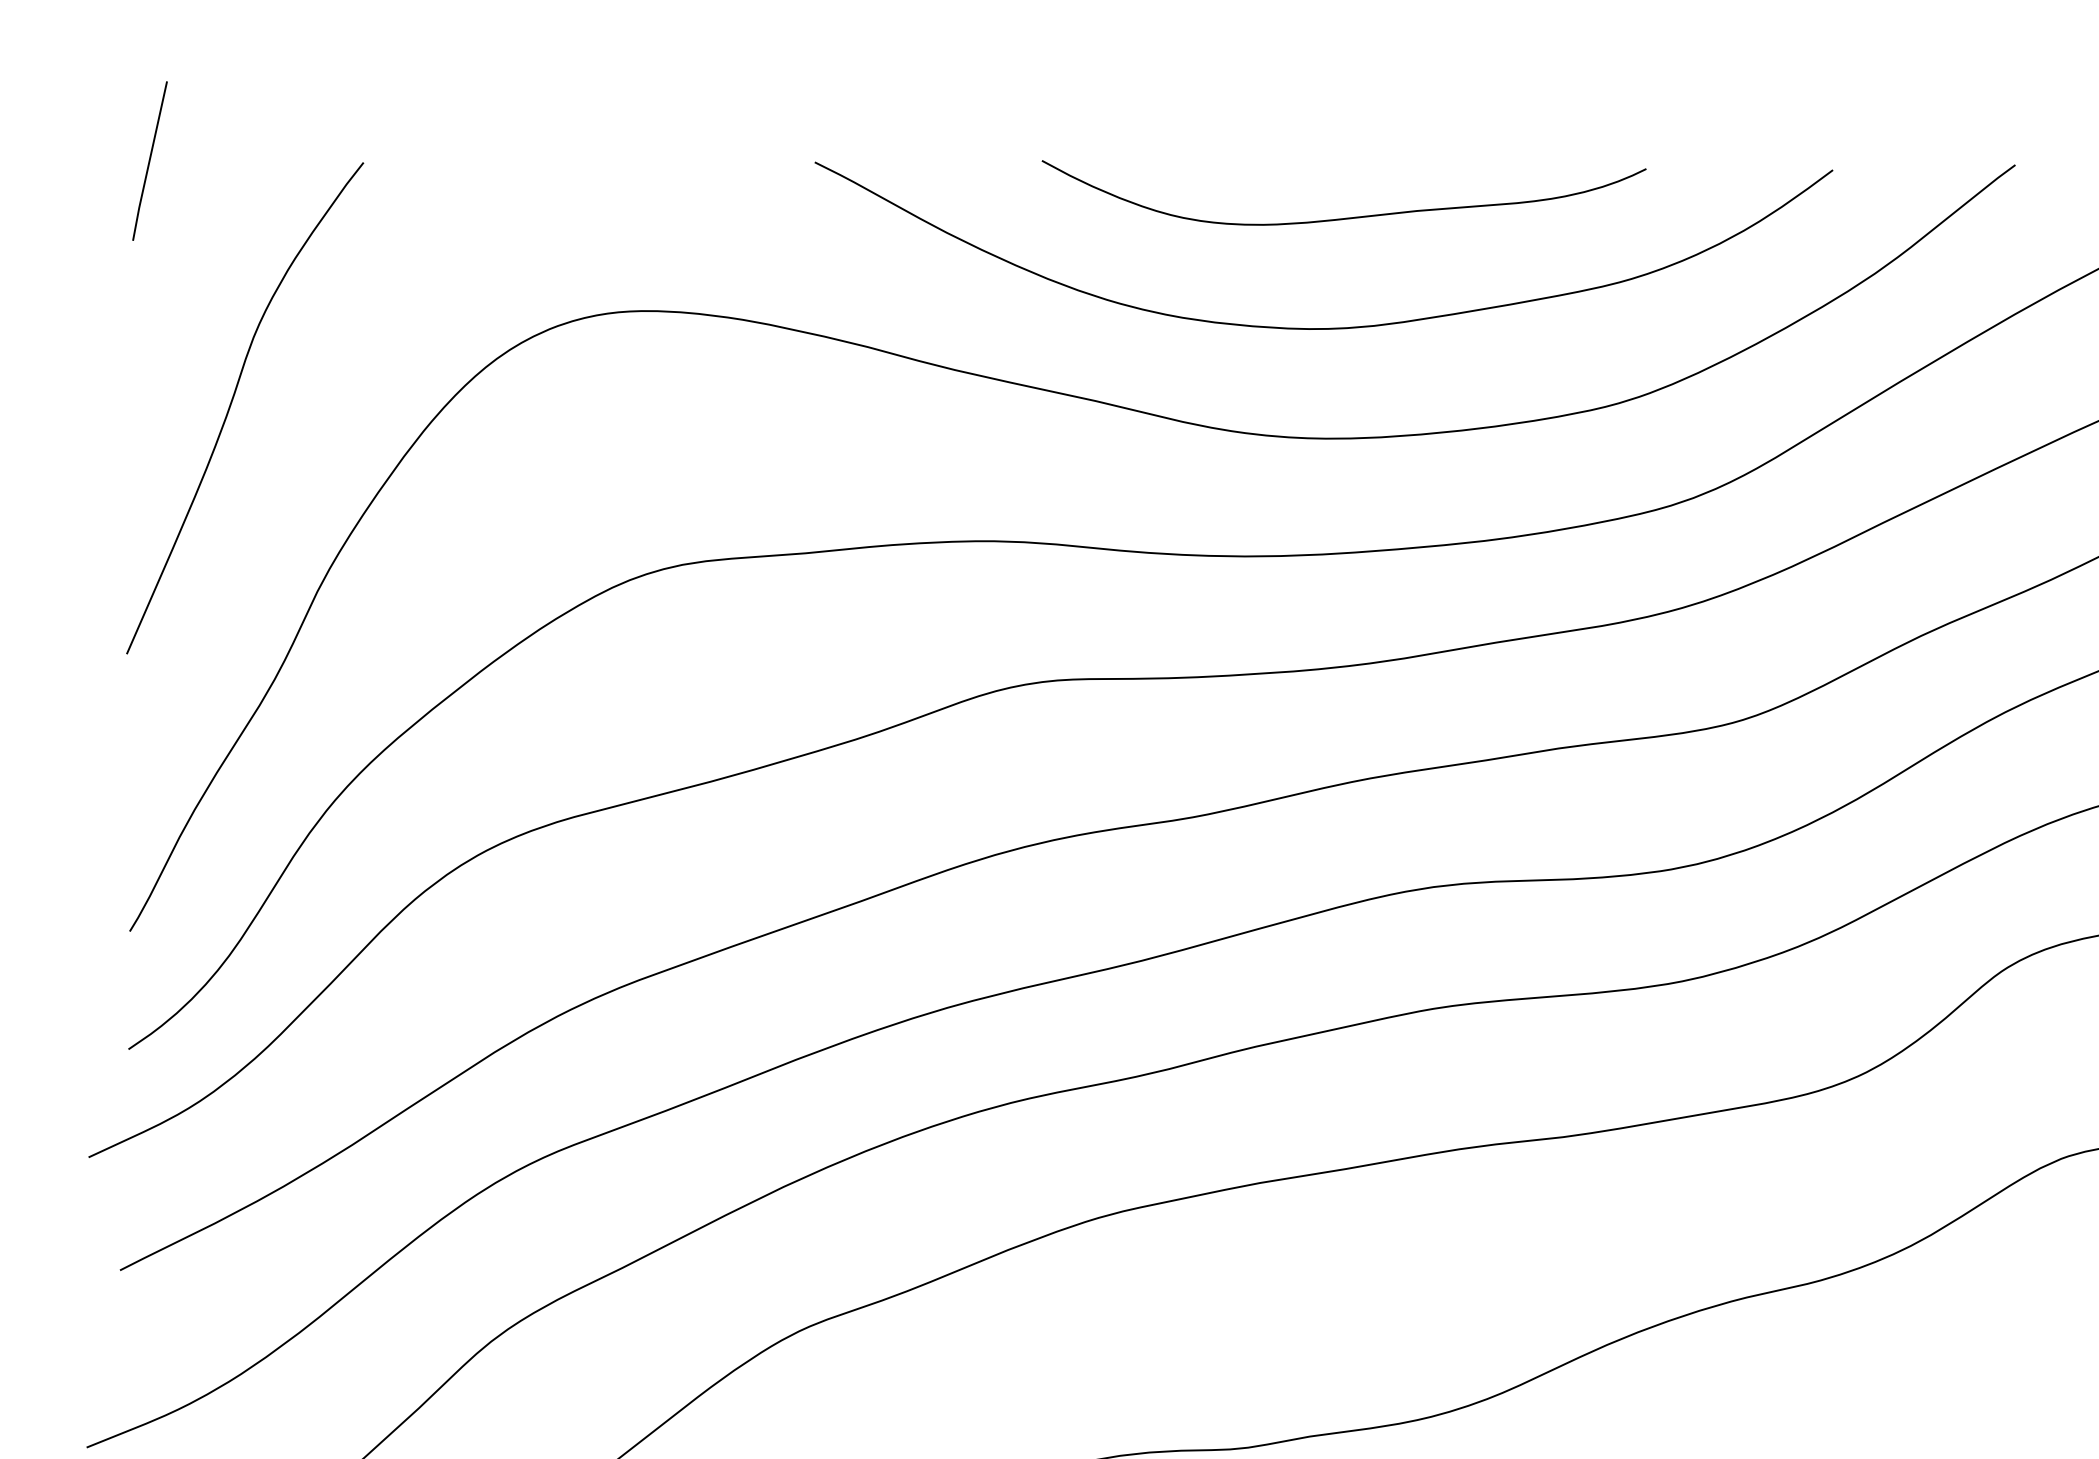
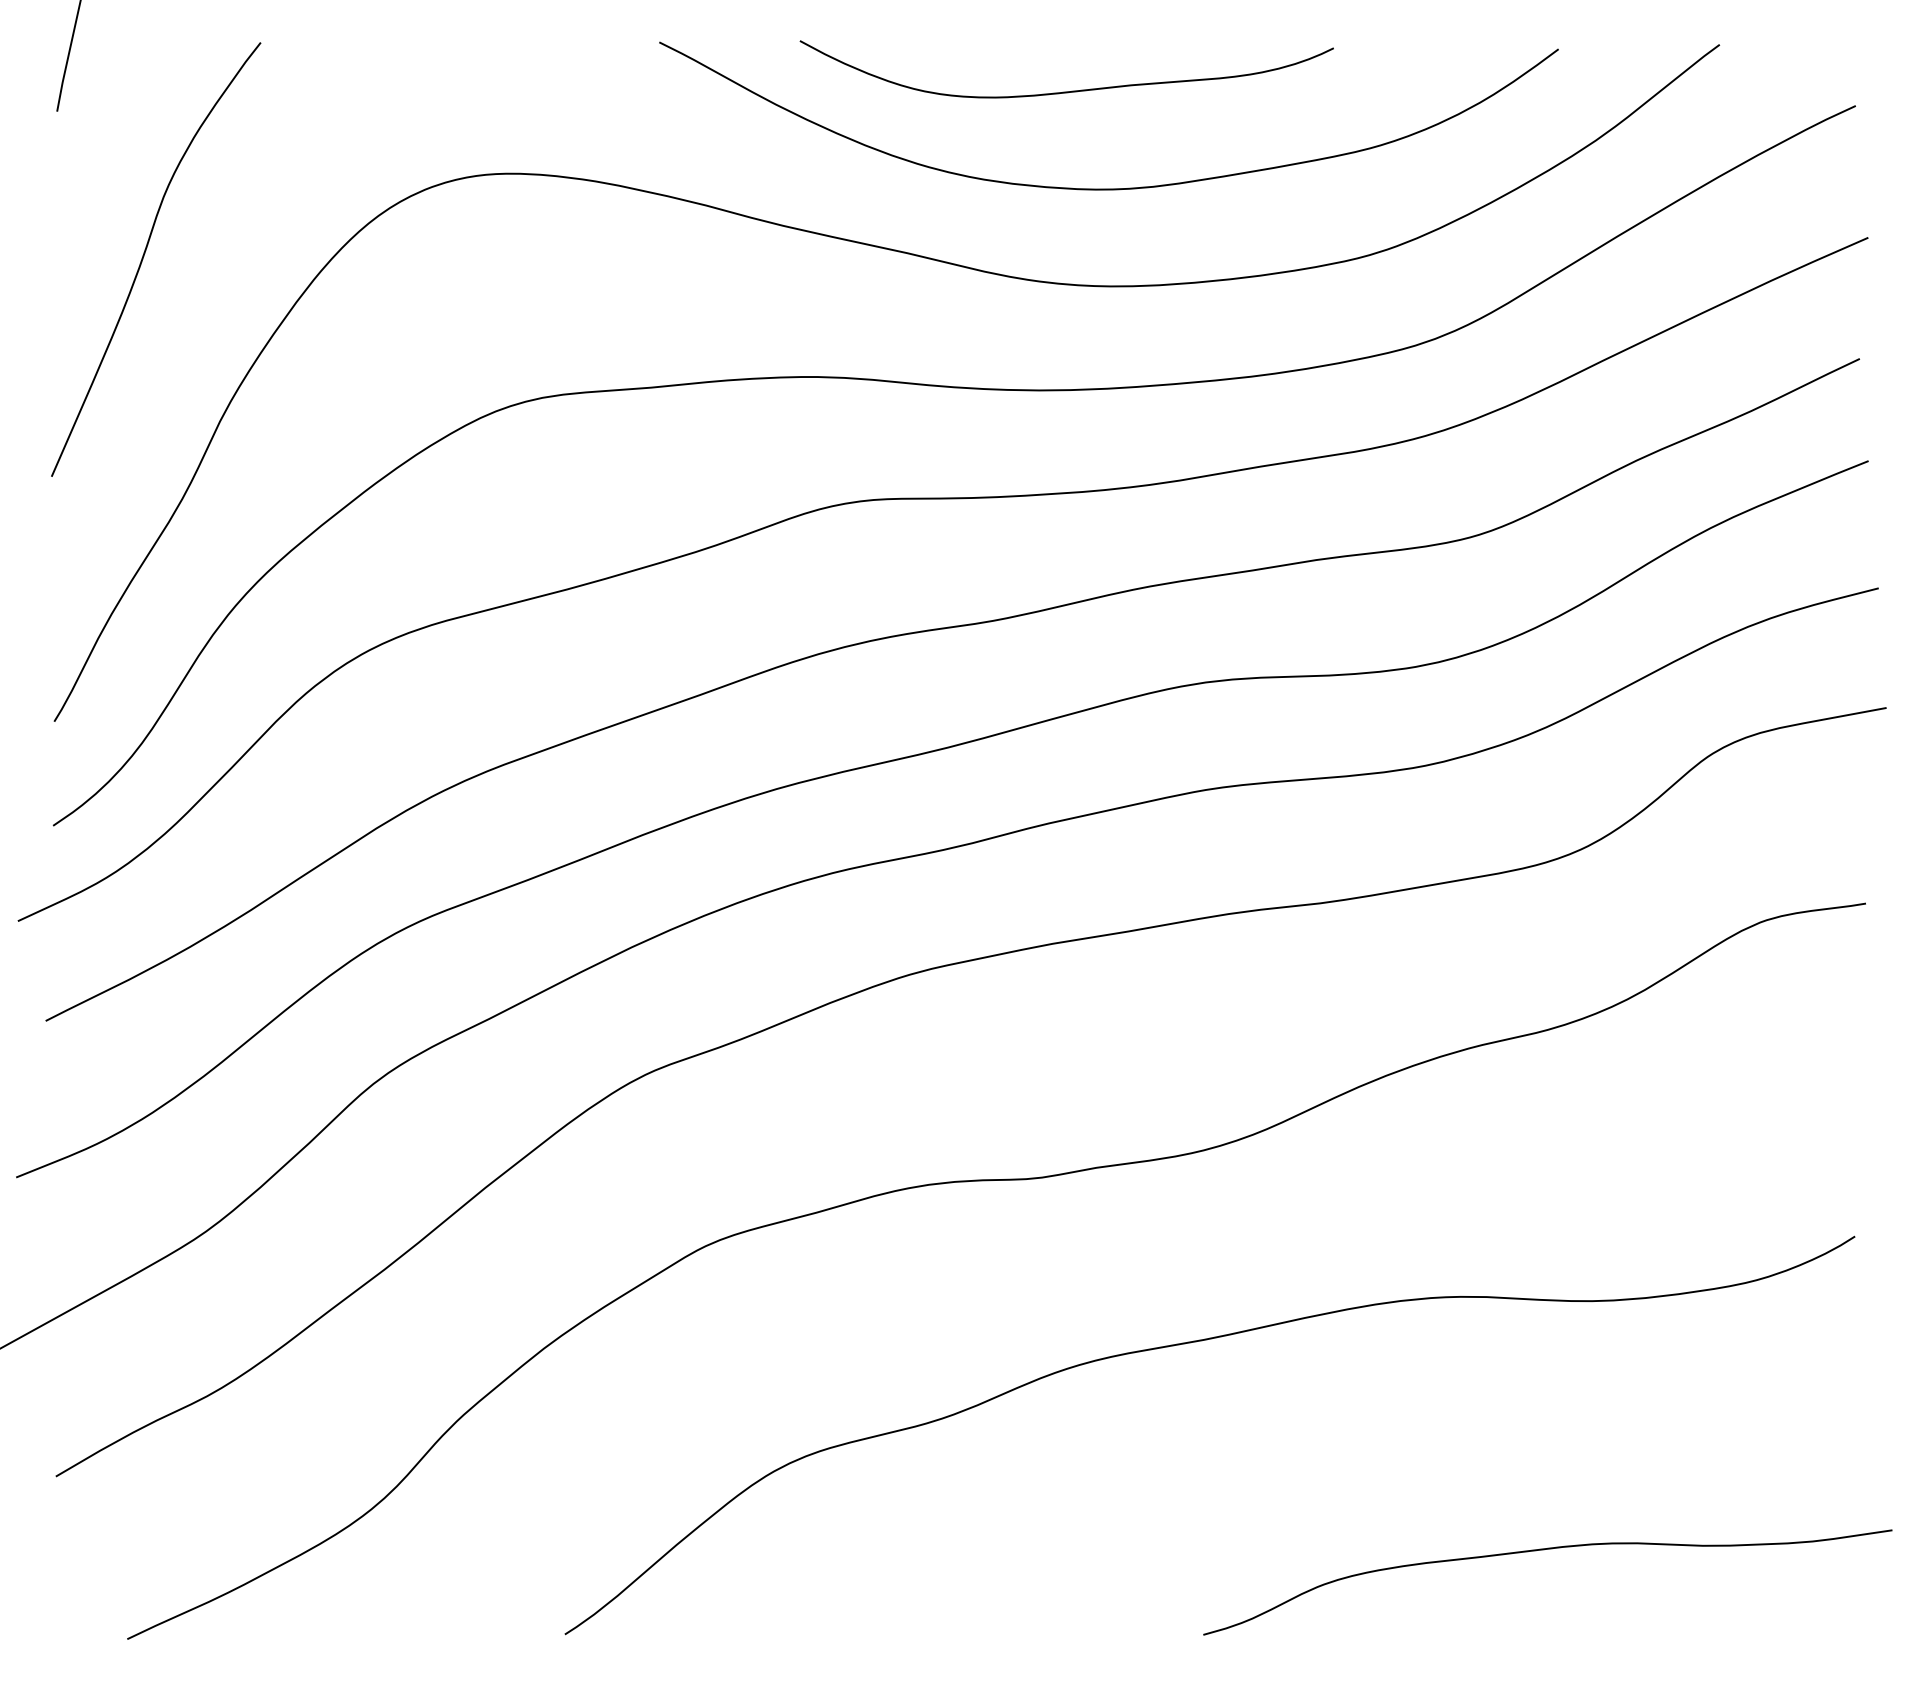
curve: (1350, 216) -> (1072, 90), moved

